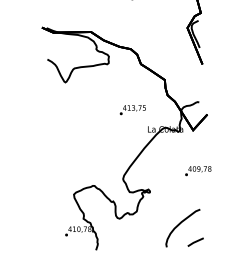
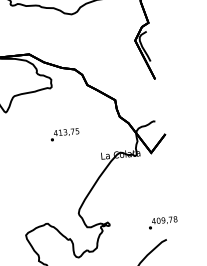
text: (132, 110) -> (64, 135), moved
text: (198, 171) -> (163, 223), moved

